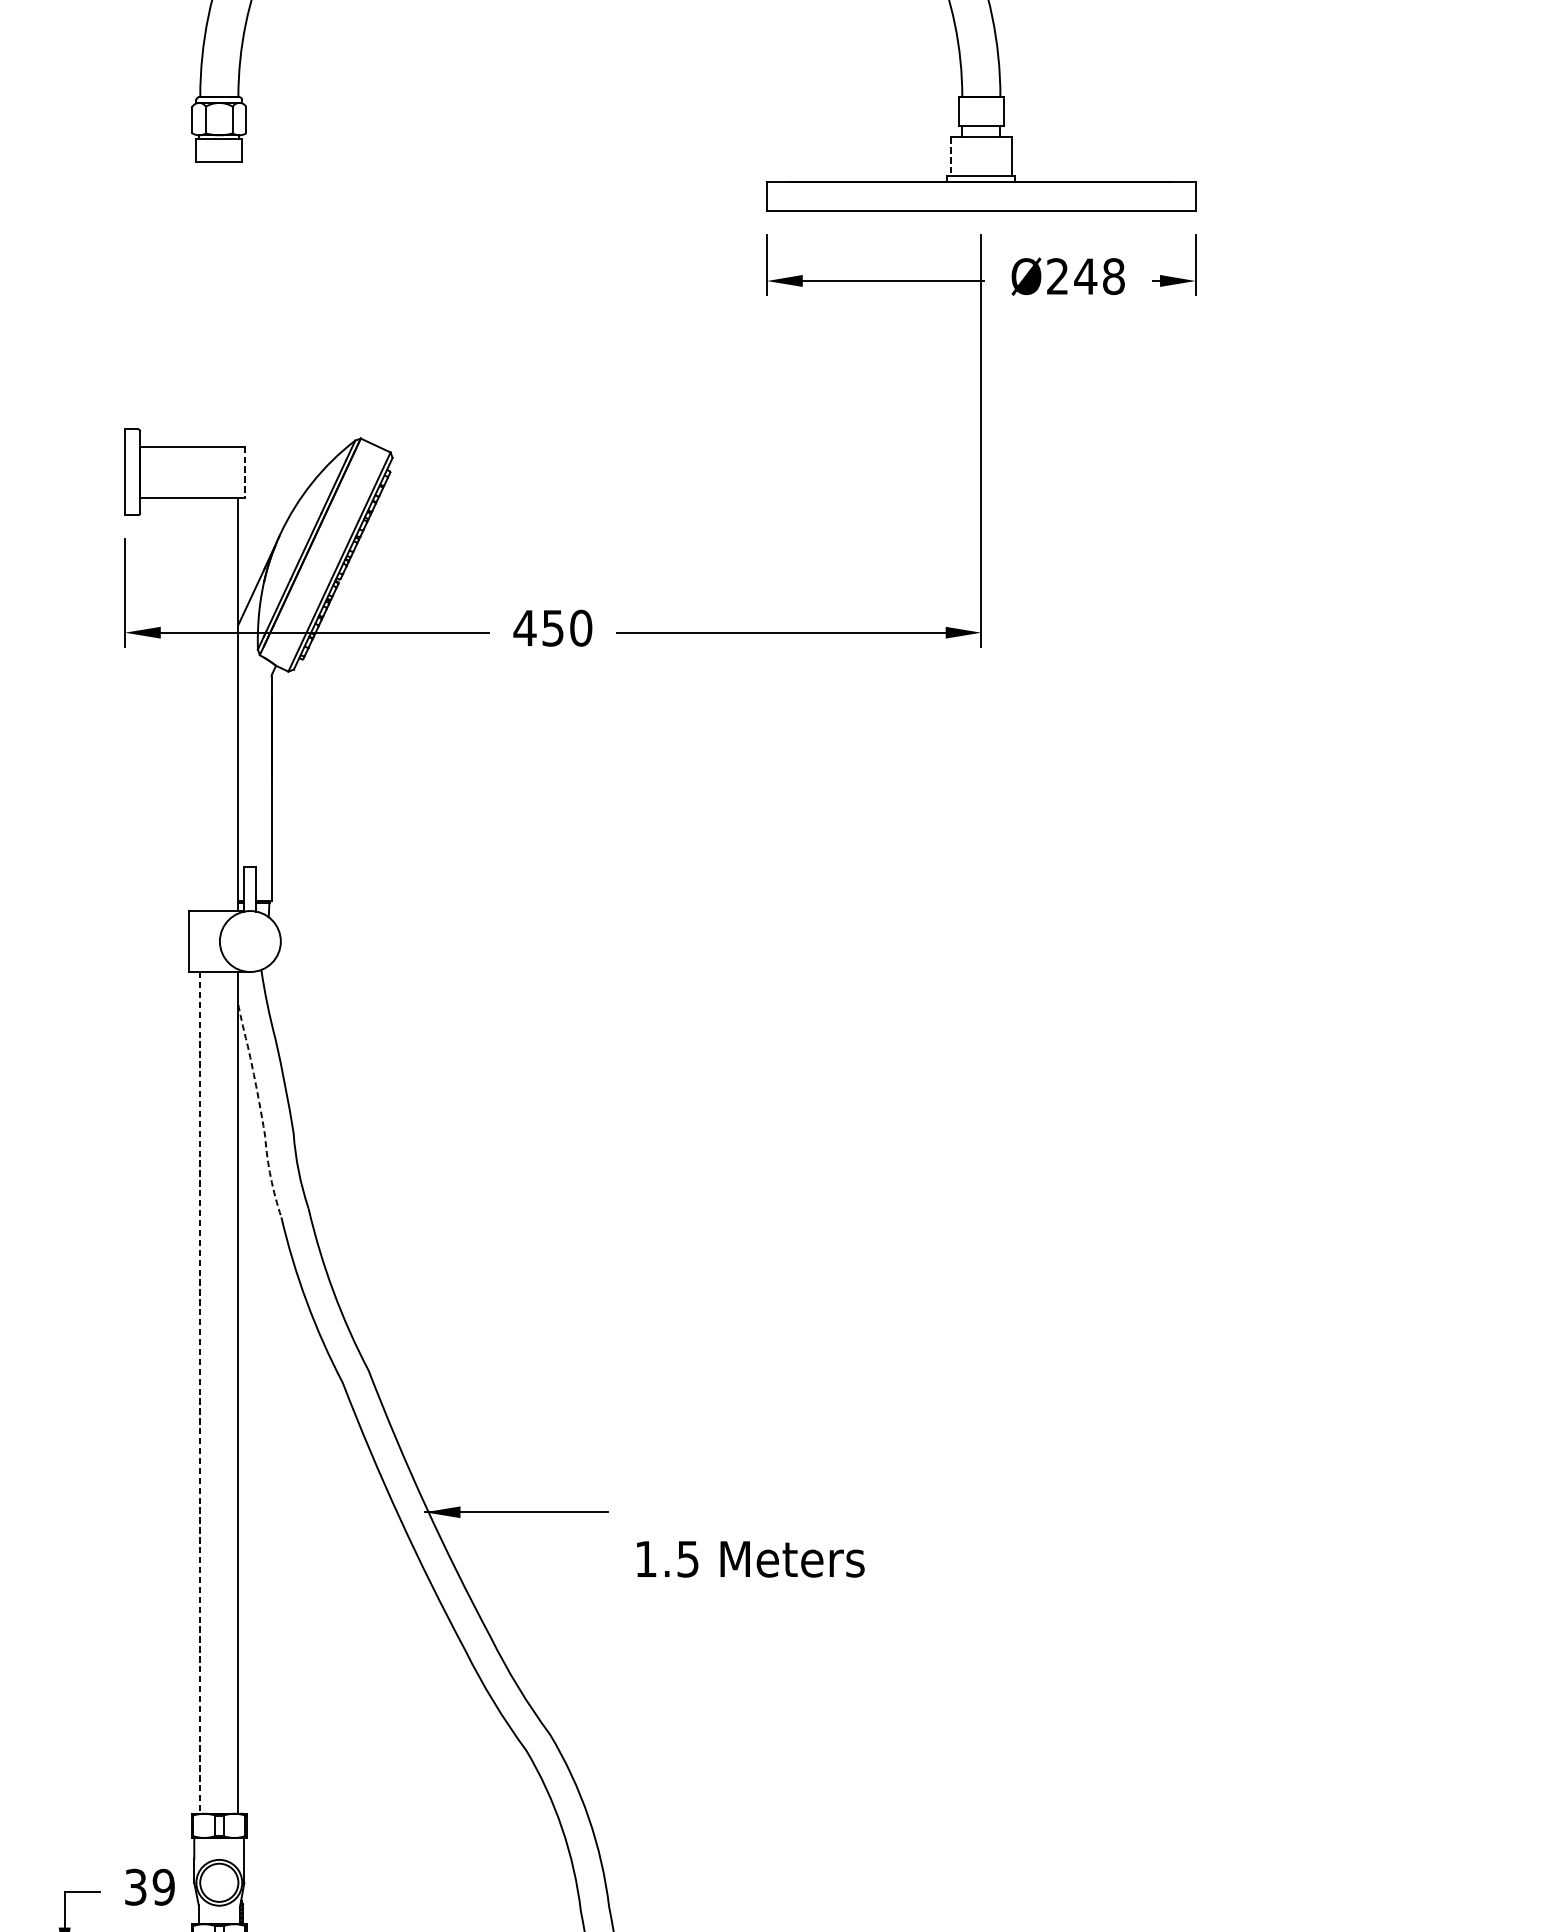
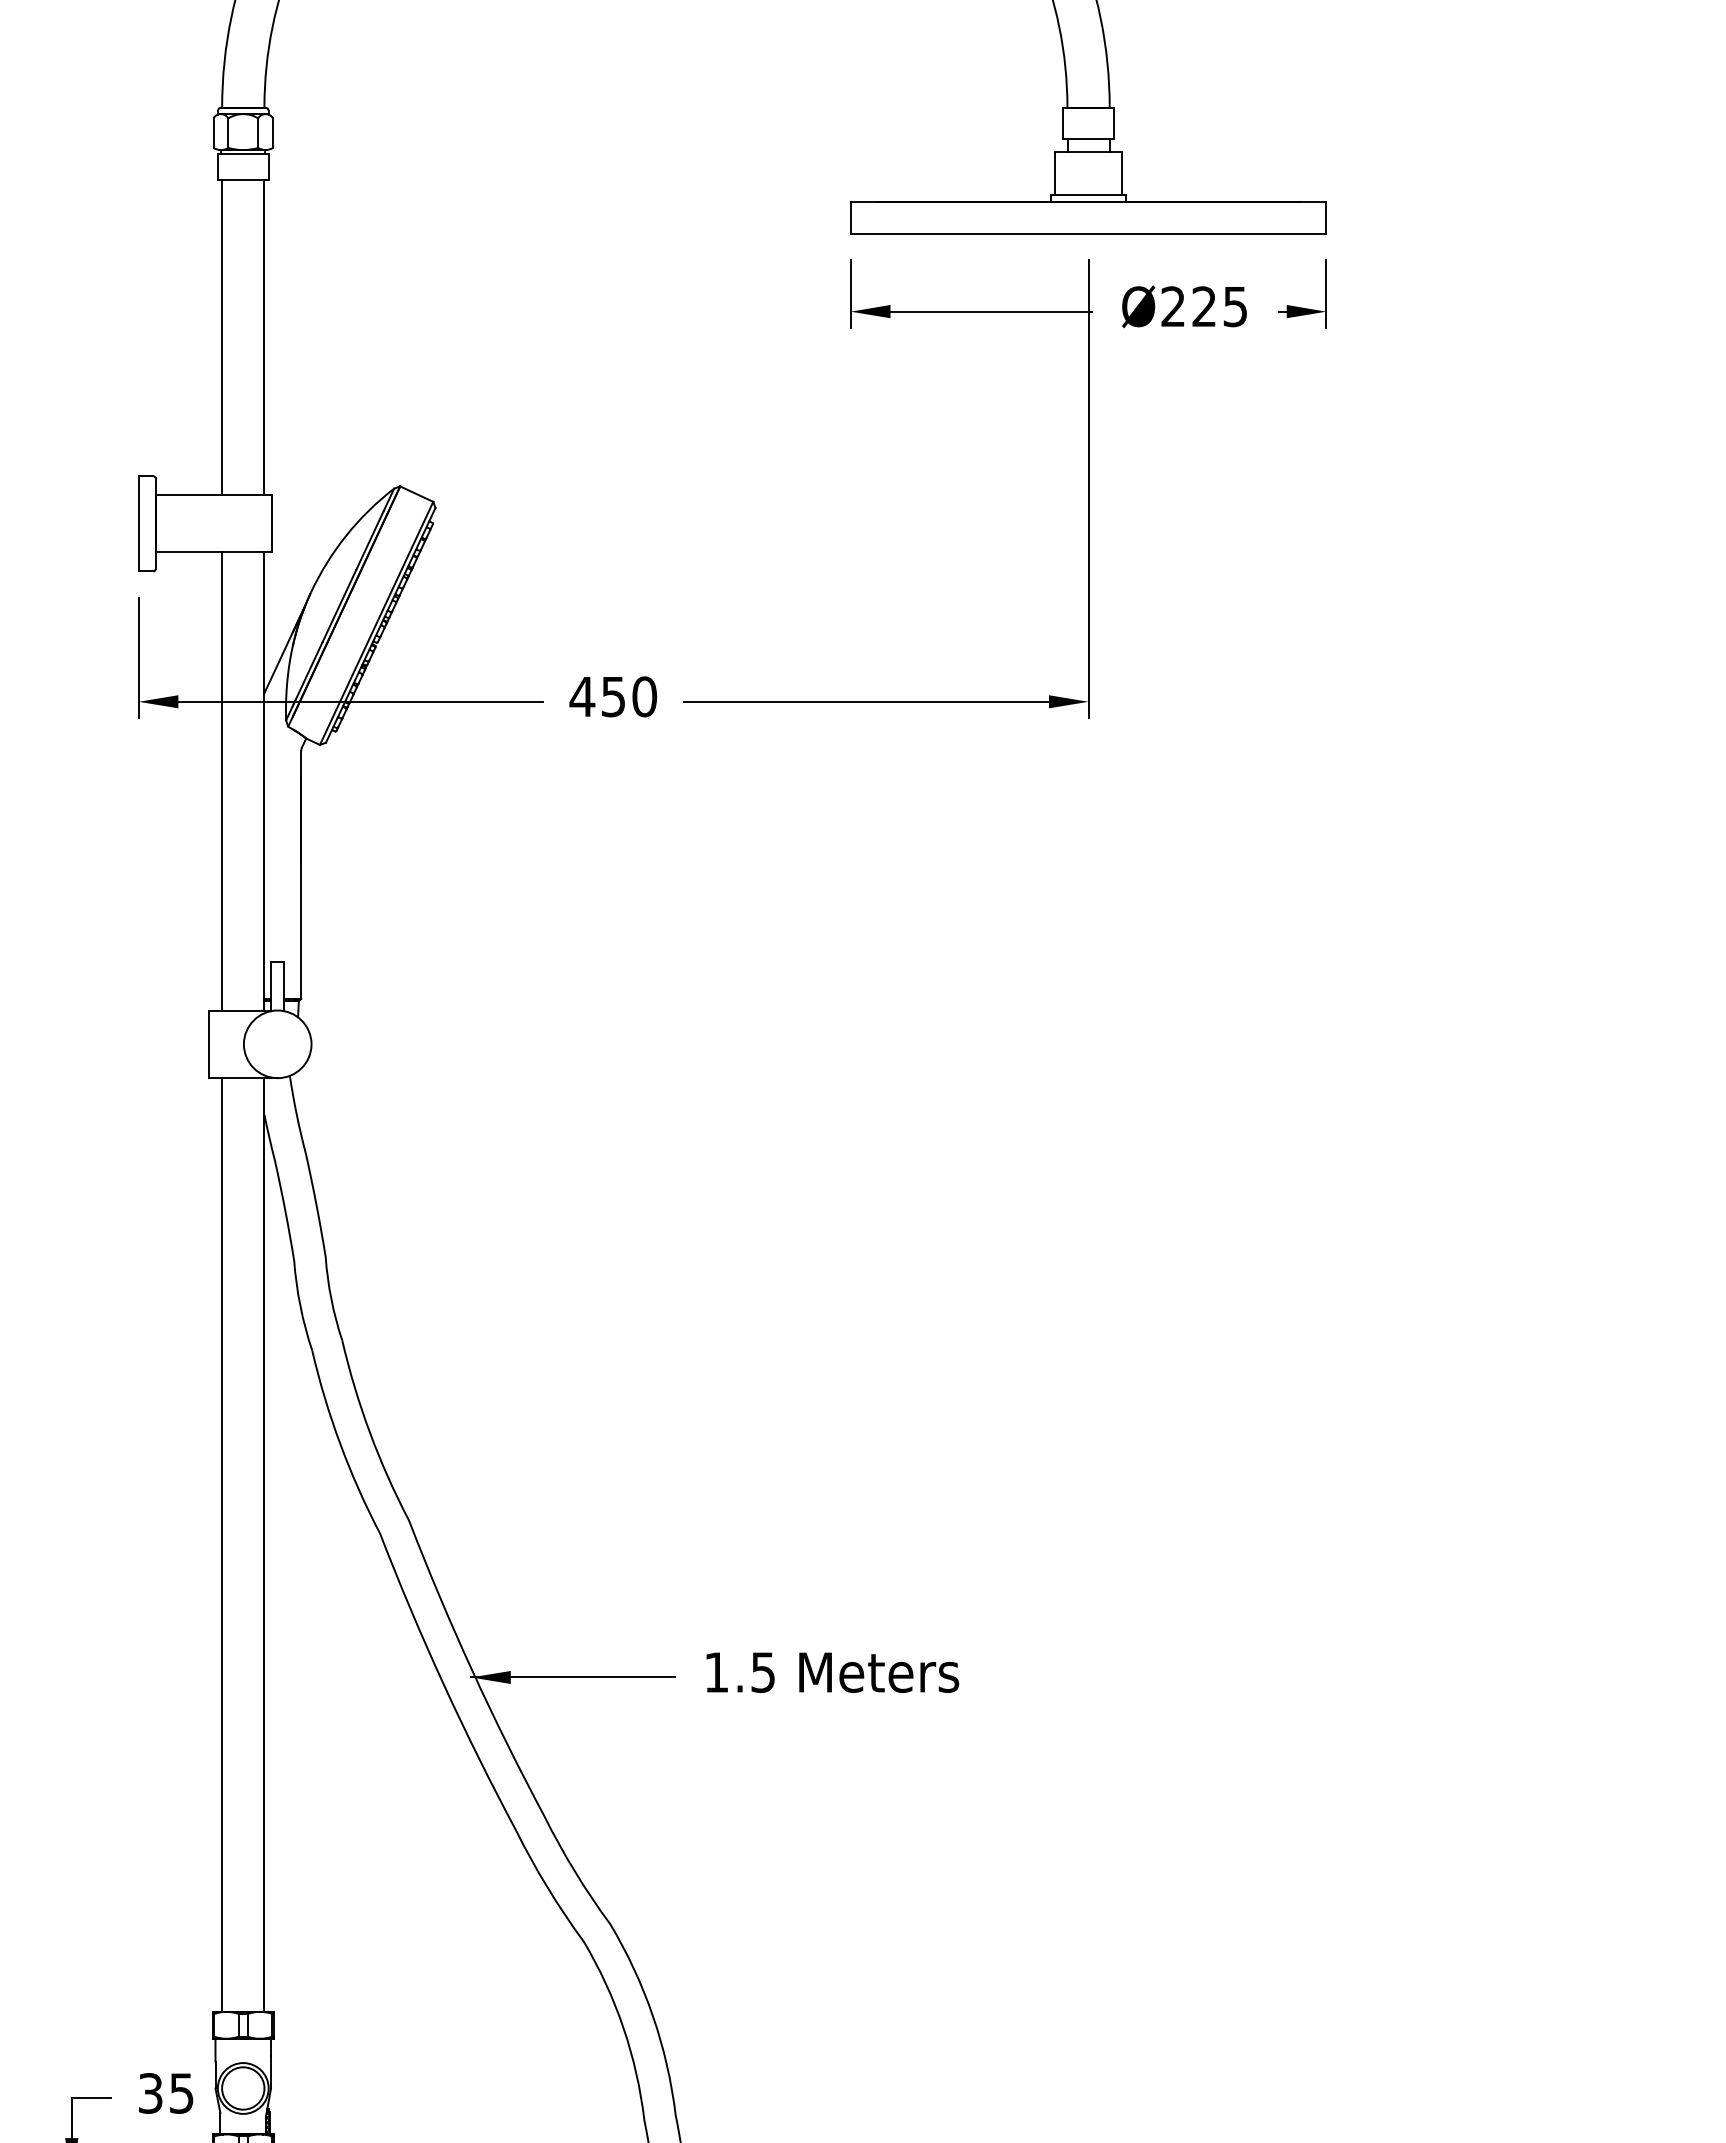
line: (951, 157) -> (1055, 174), dashed -> solid
text: (1099, 276) -> (1219, 306), Ø248 -> Ø225
line: (200, 304) -> (222, 337), added
line: (238, 304) -> (264, 337), added
line: (244, 471) -> (271, 523), dashed -> solid
line: (200, 704) -> (222, 781), added
line: (260, 1110) -> (289, 1231), dashed -> solid
line: (200, 1392) -> (222, 1544), dashed -> solid
text: (750, 1559) -> (832, 1672), moved
text: (163, 1887) -> (181, 2093), 39 -> 35

